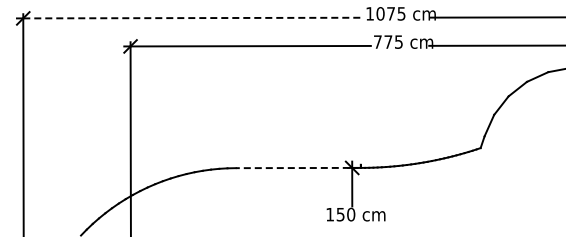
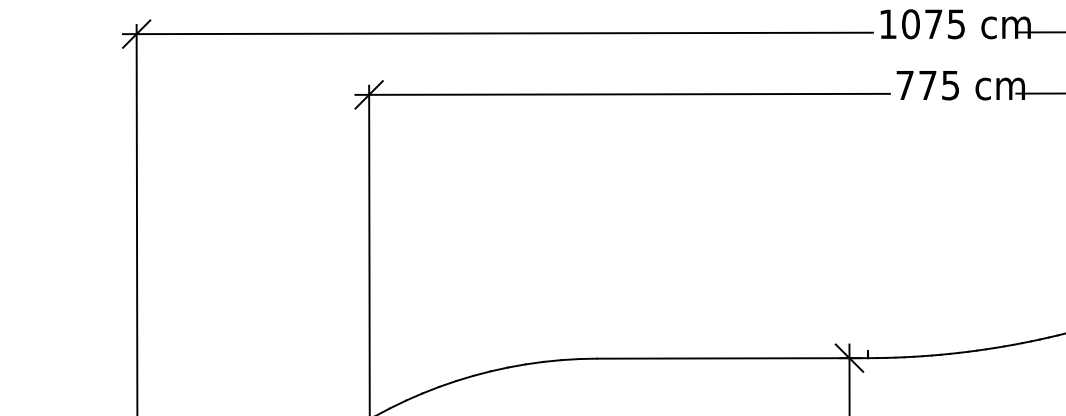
line: (193, 18) -> (505, 34), dashed -> solid
line: (297, 168) -> (730, 359), dashed -> solid

